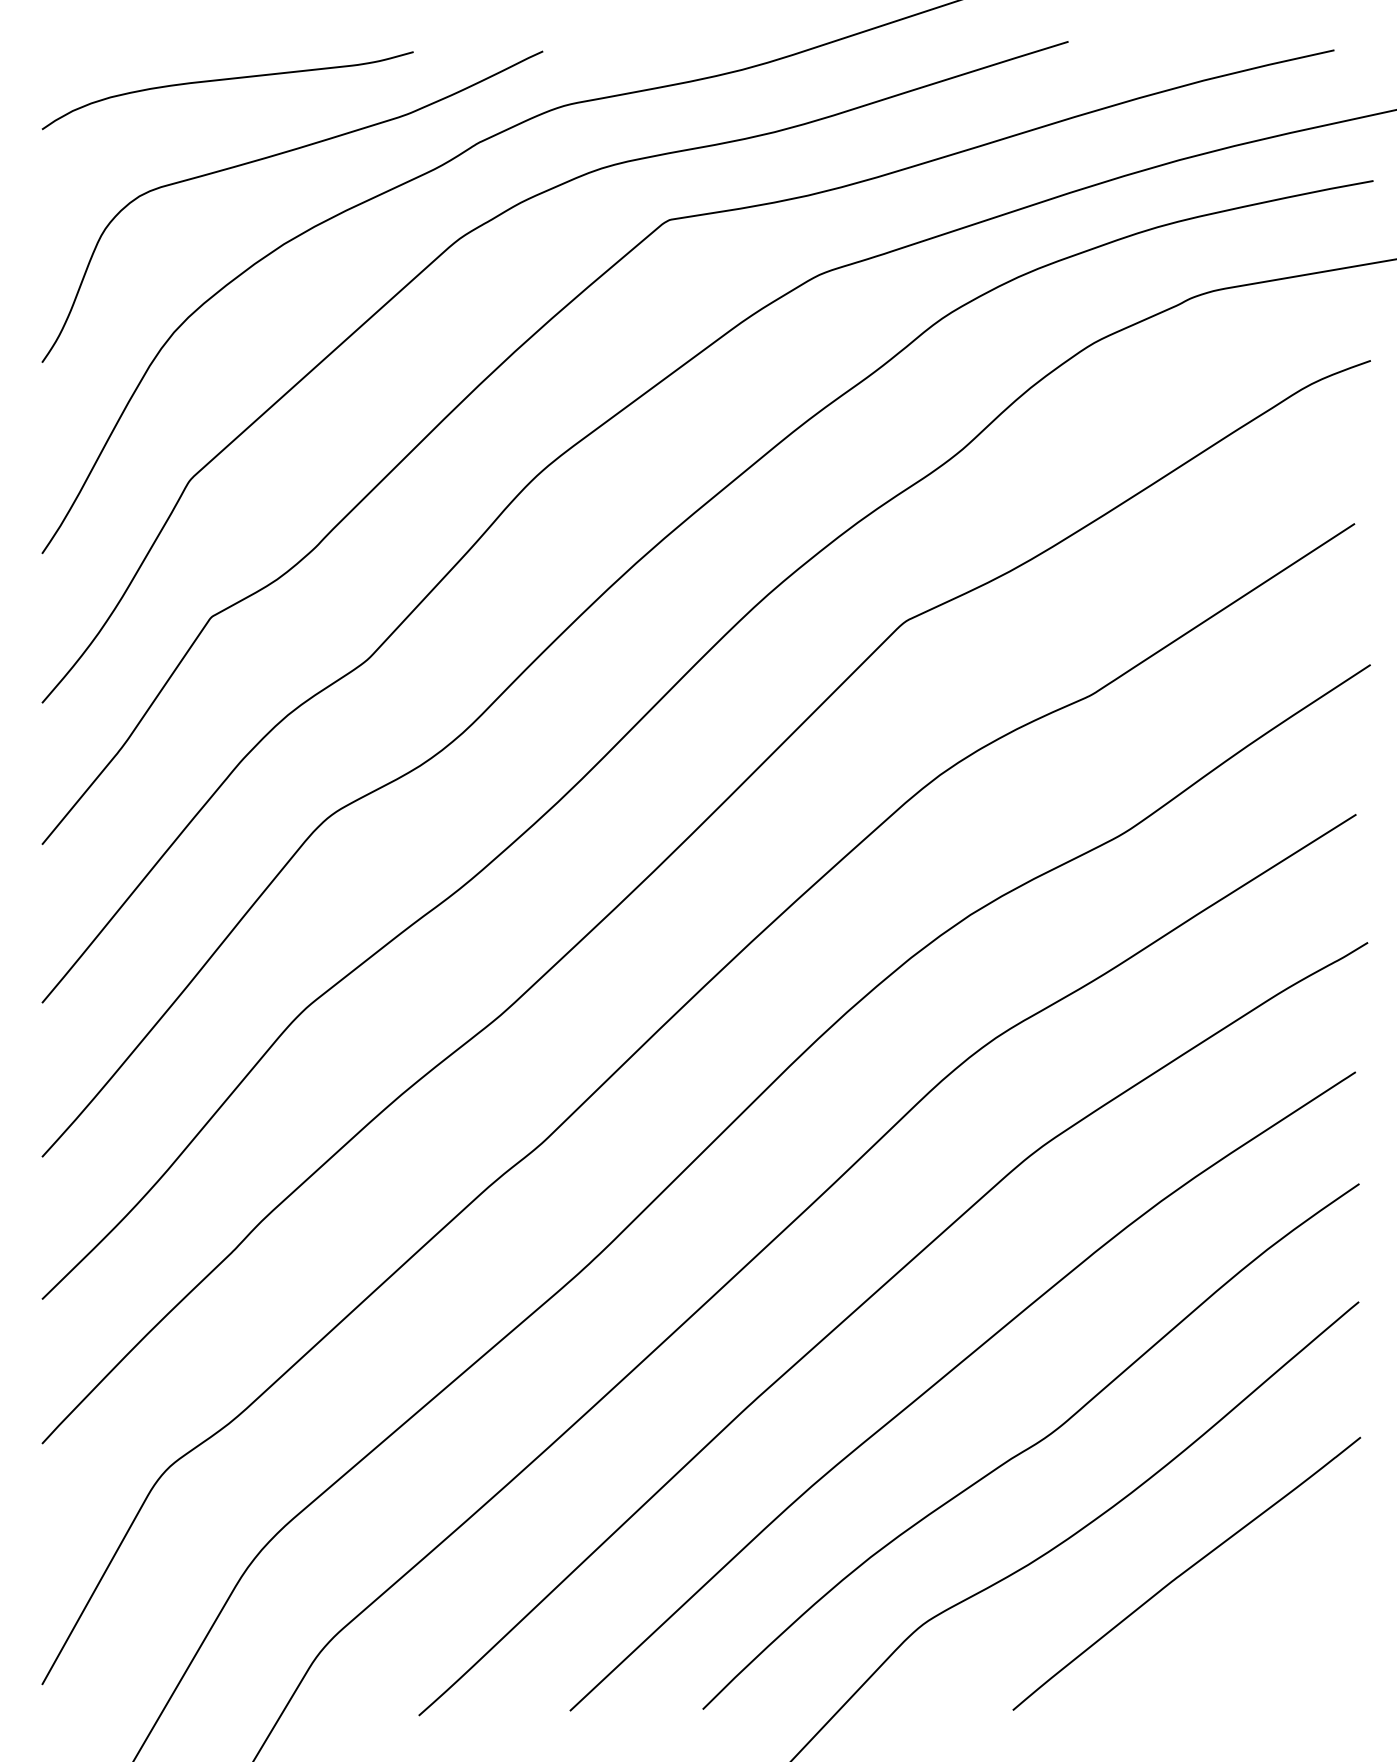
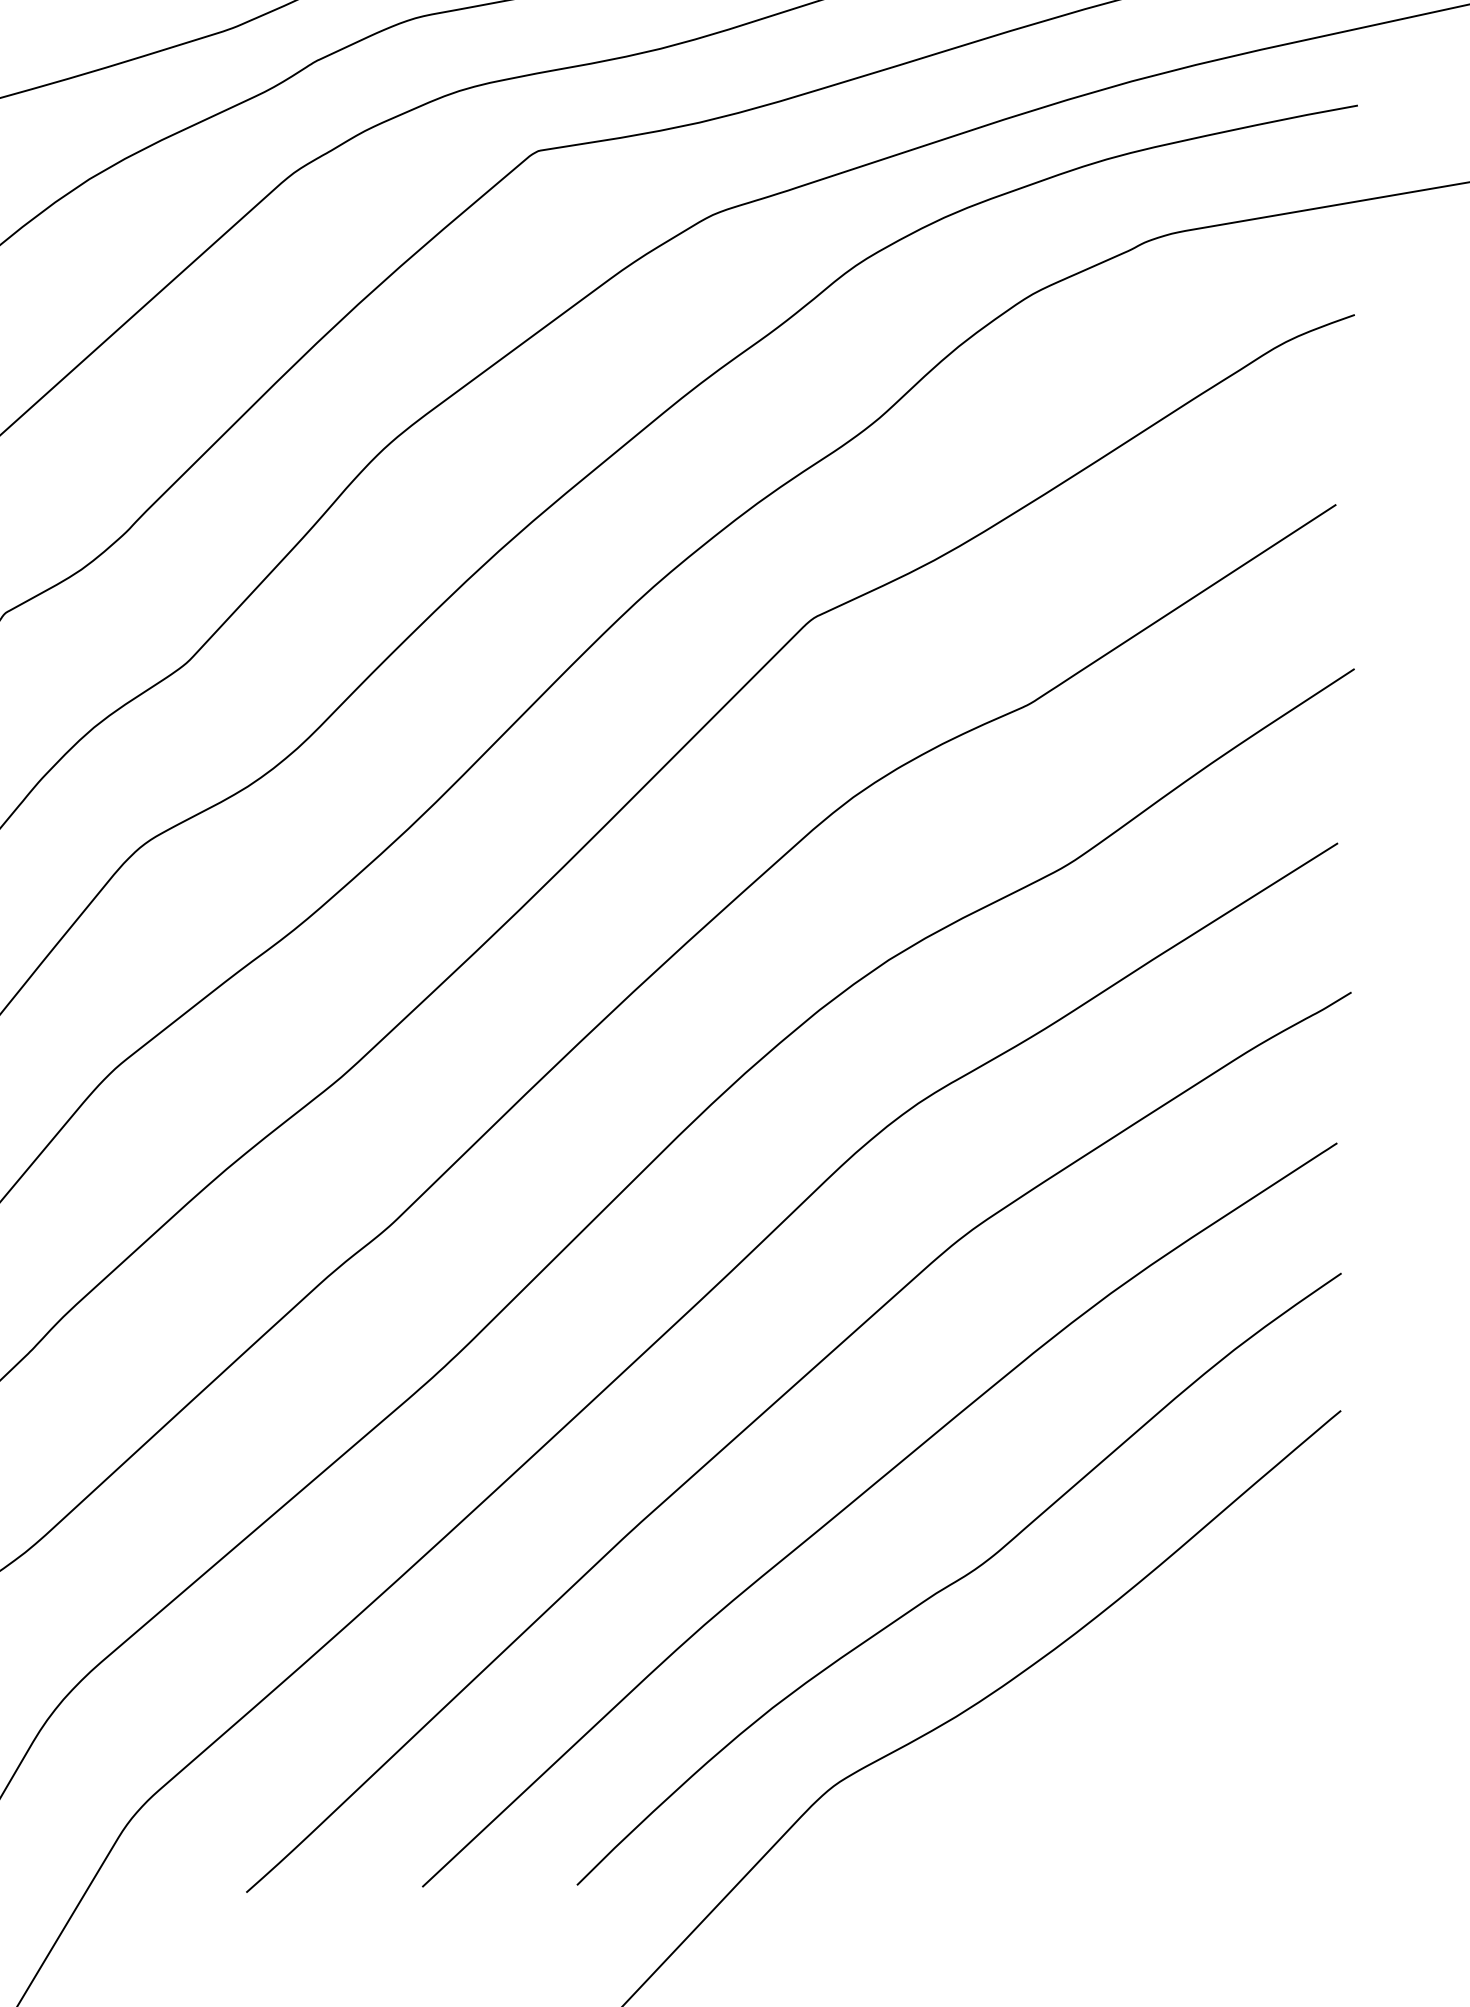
curve: (1185, 1572) -> (1139, 1725), removed

